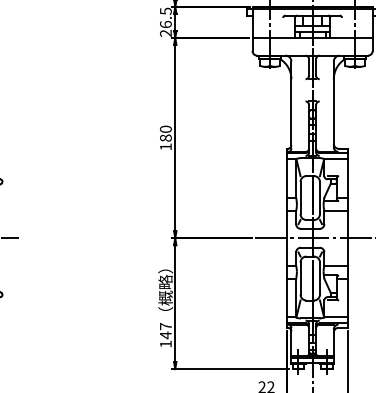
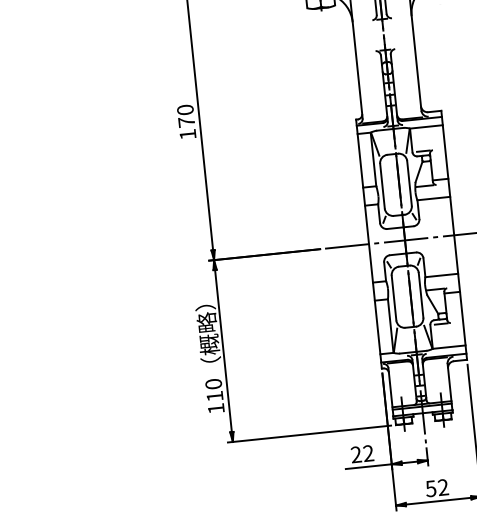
text: (165, 137) -> (186, 121), 180 -> 170
text: (165, 330) -> (213, 389), 147 -> 110

